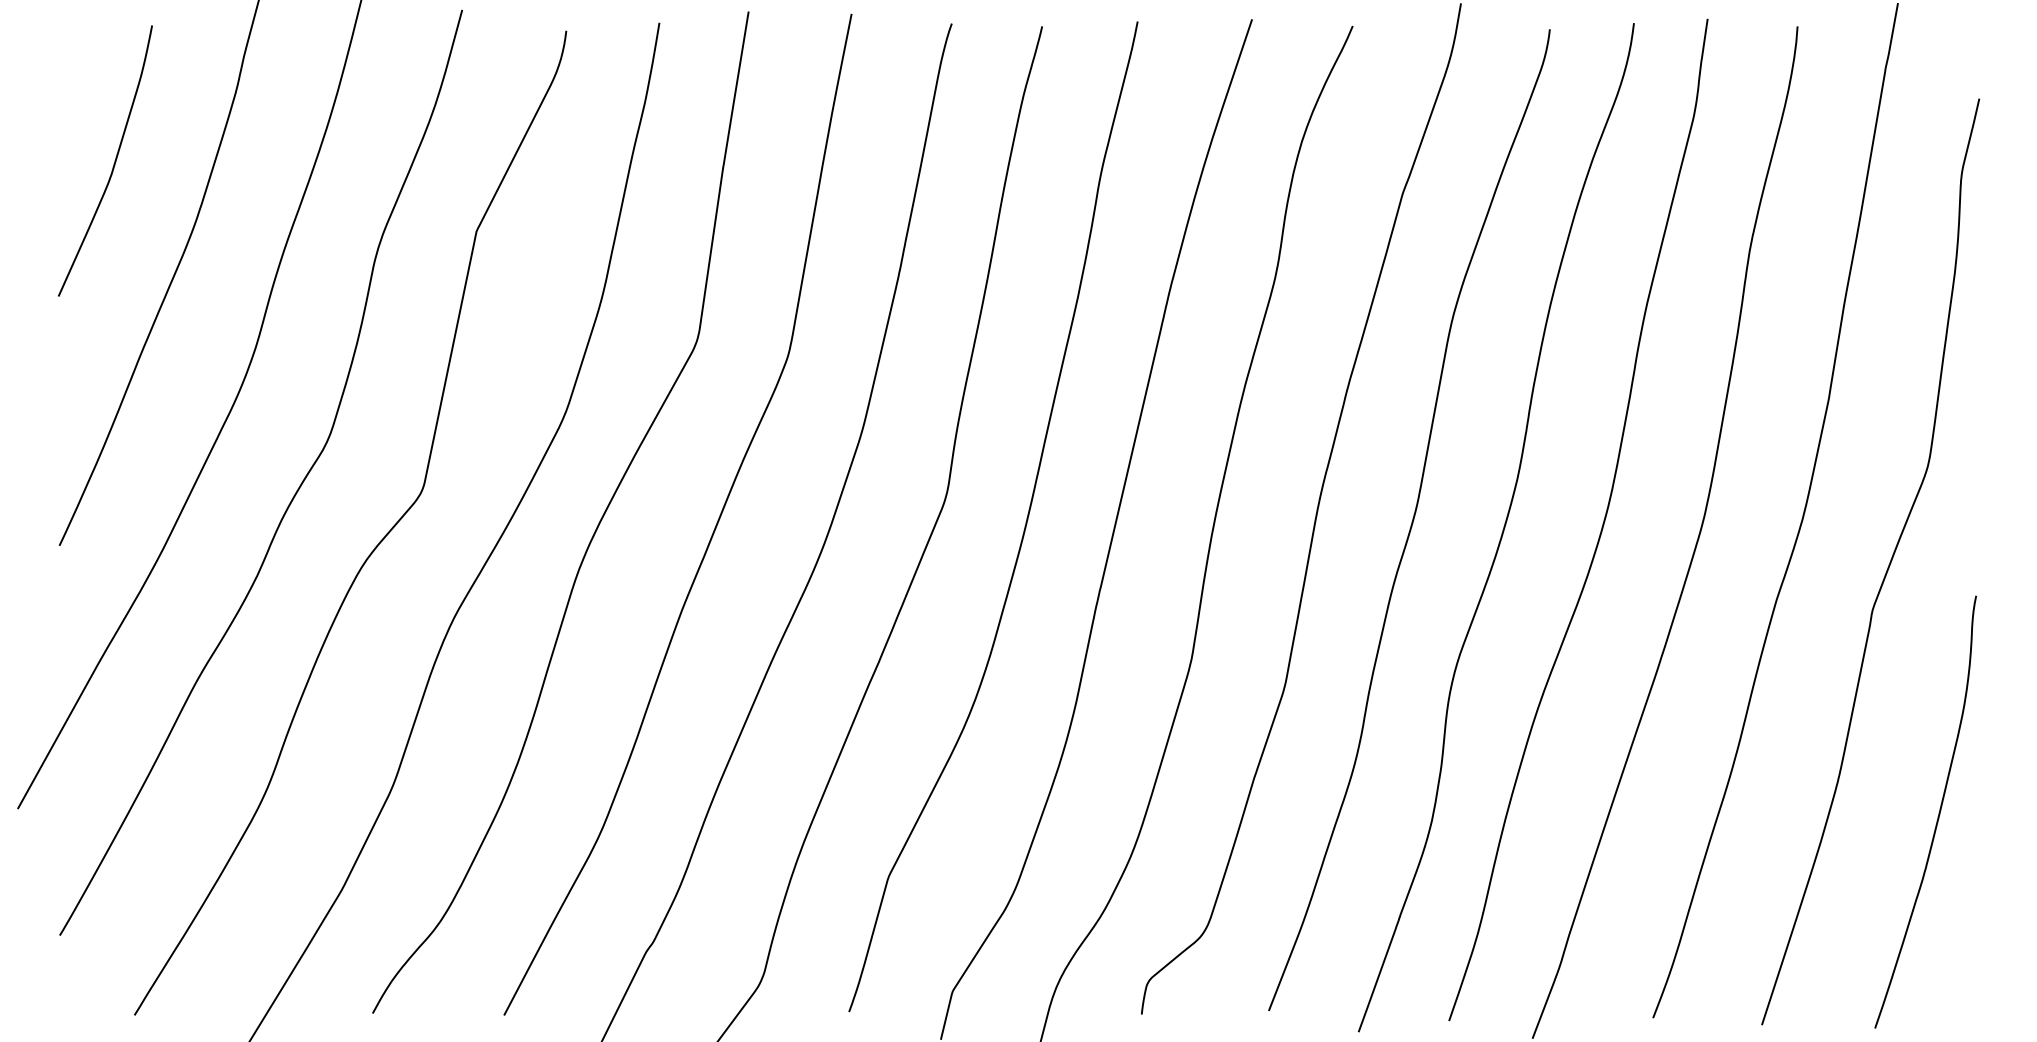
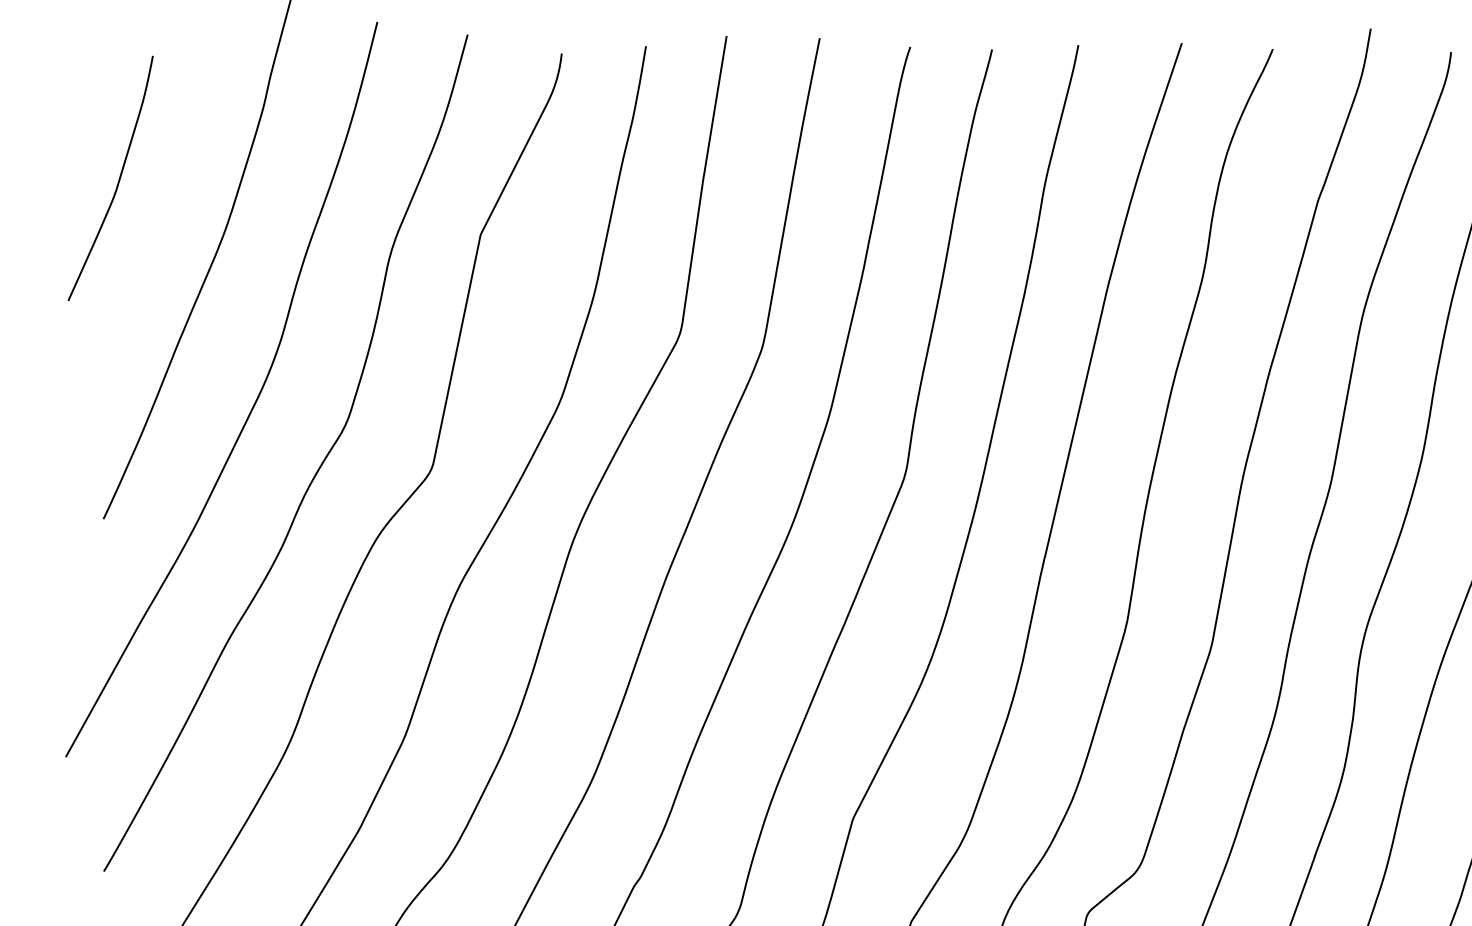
curve: (113, 163) -> (117, 180), moved

